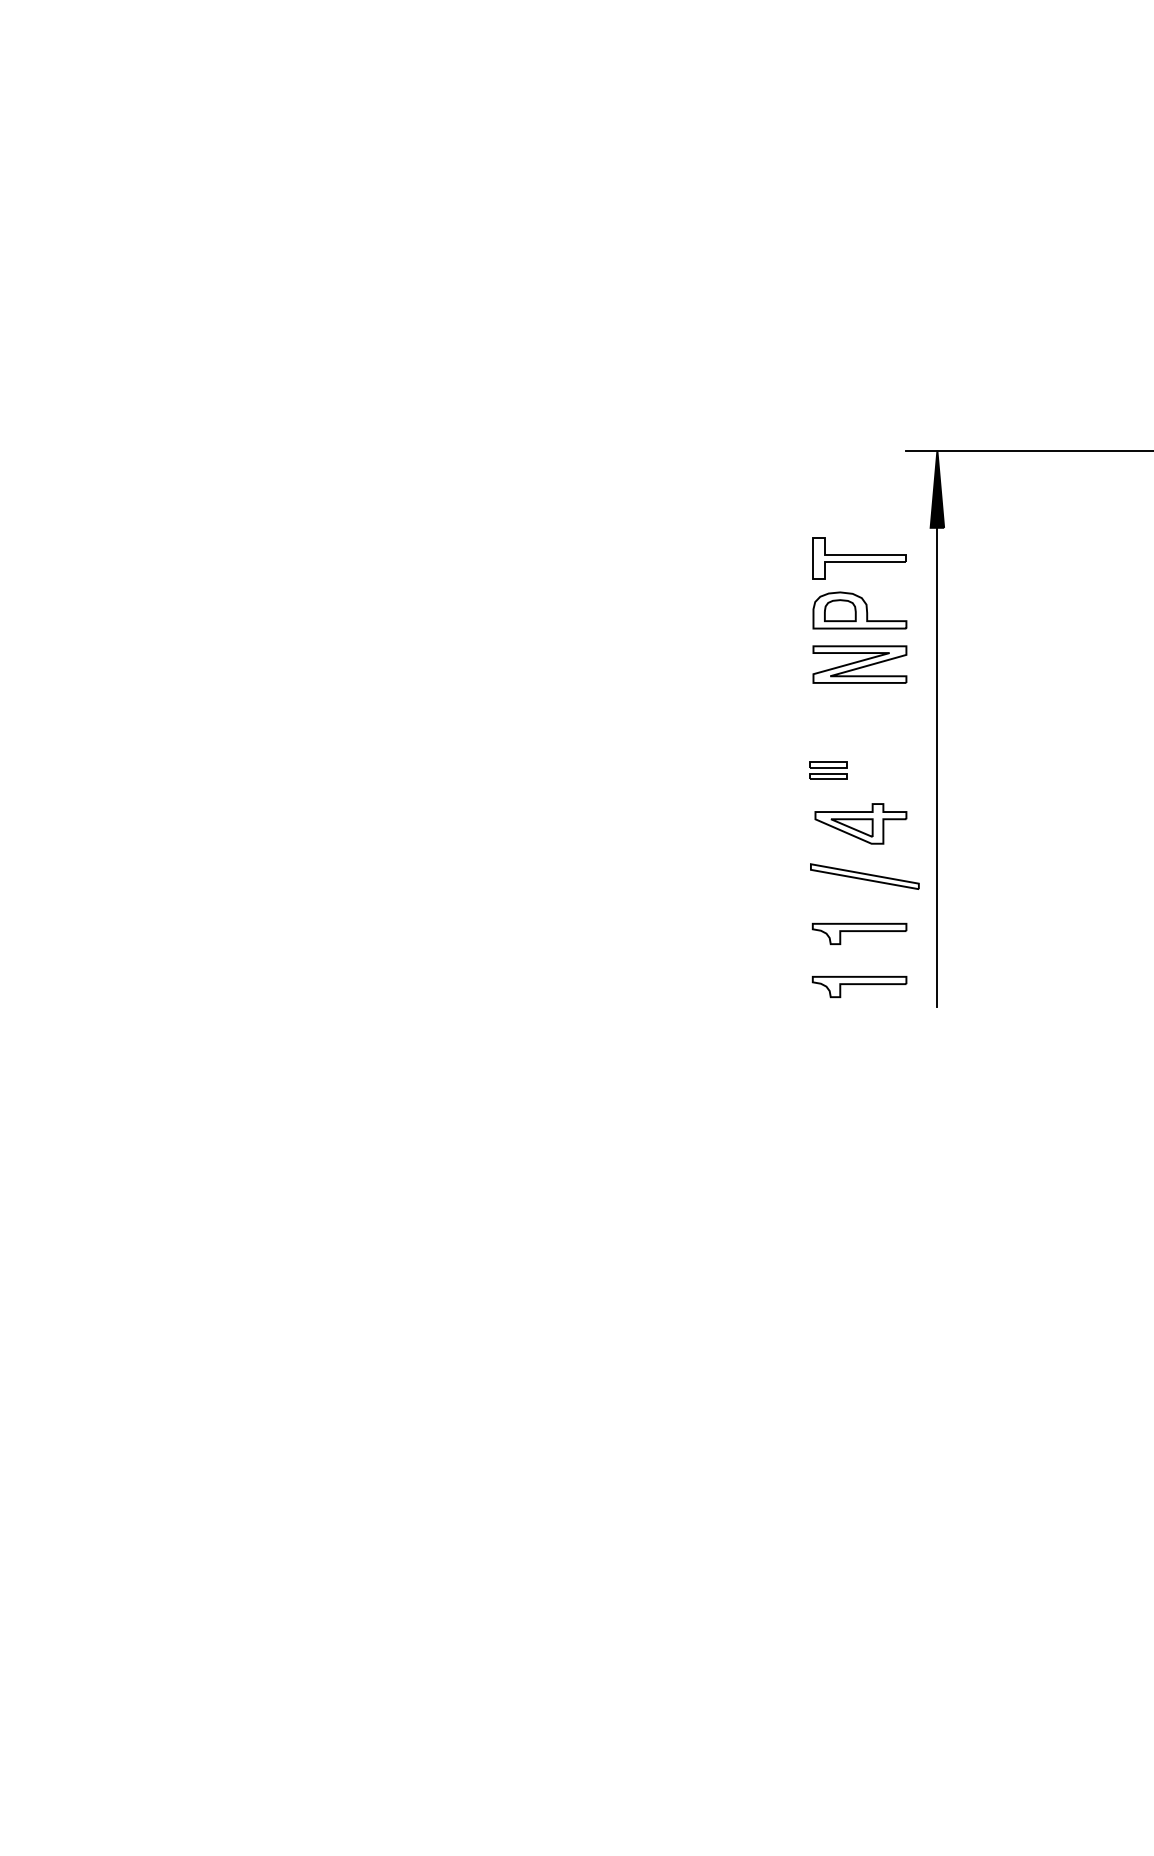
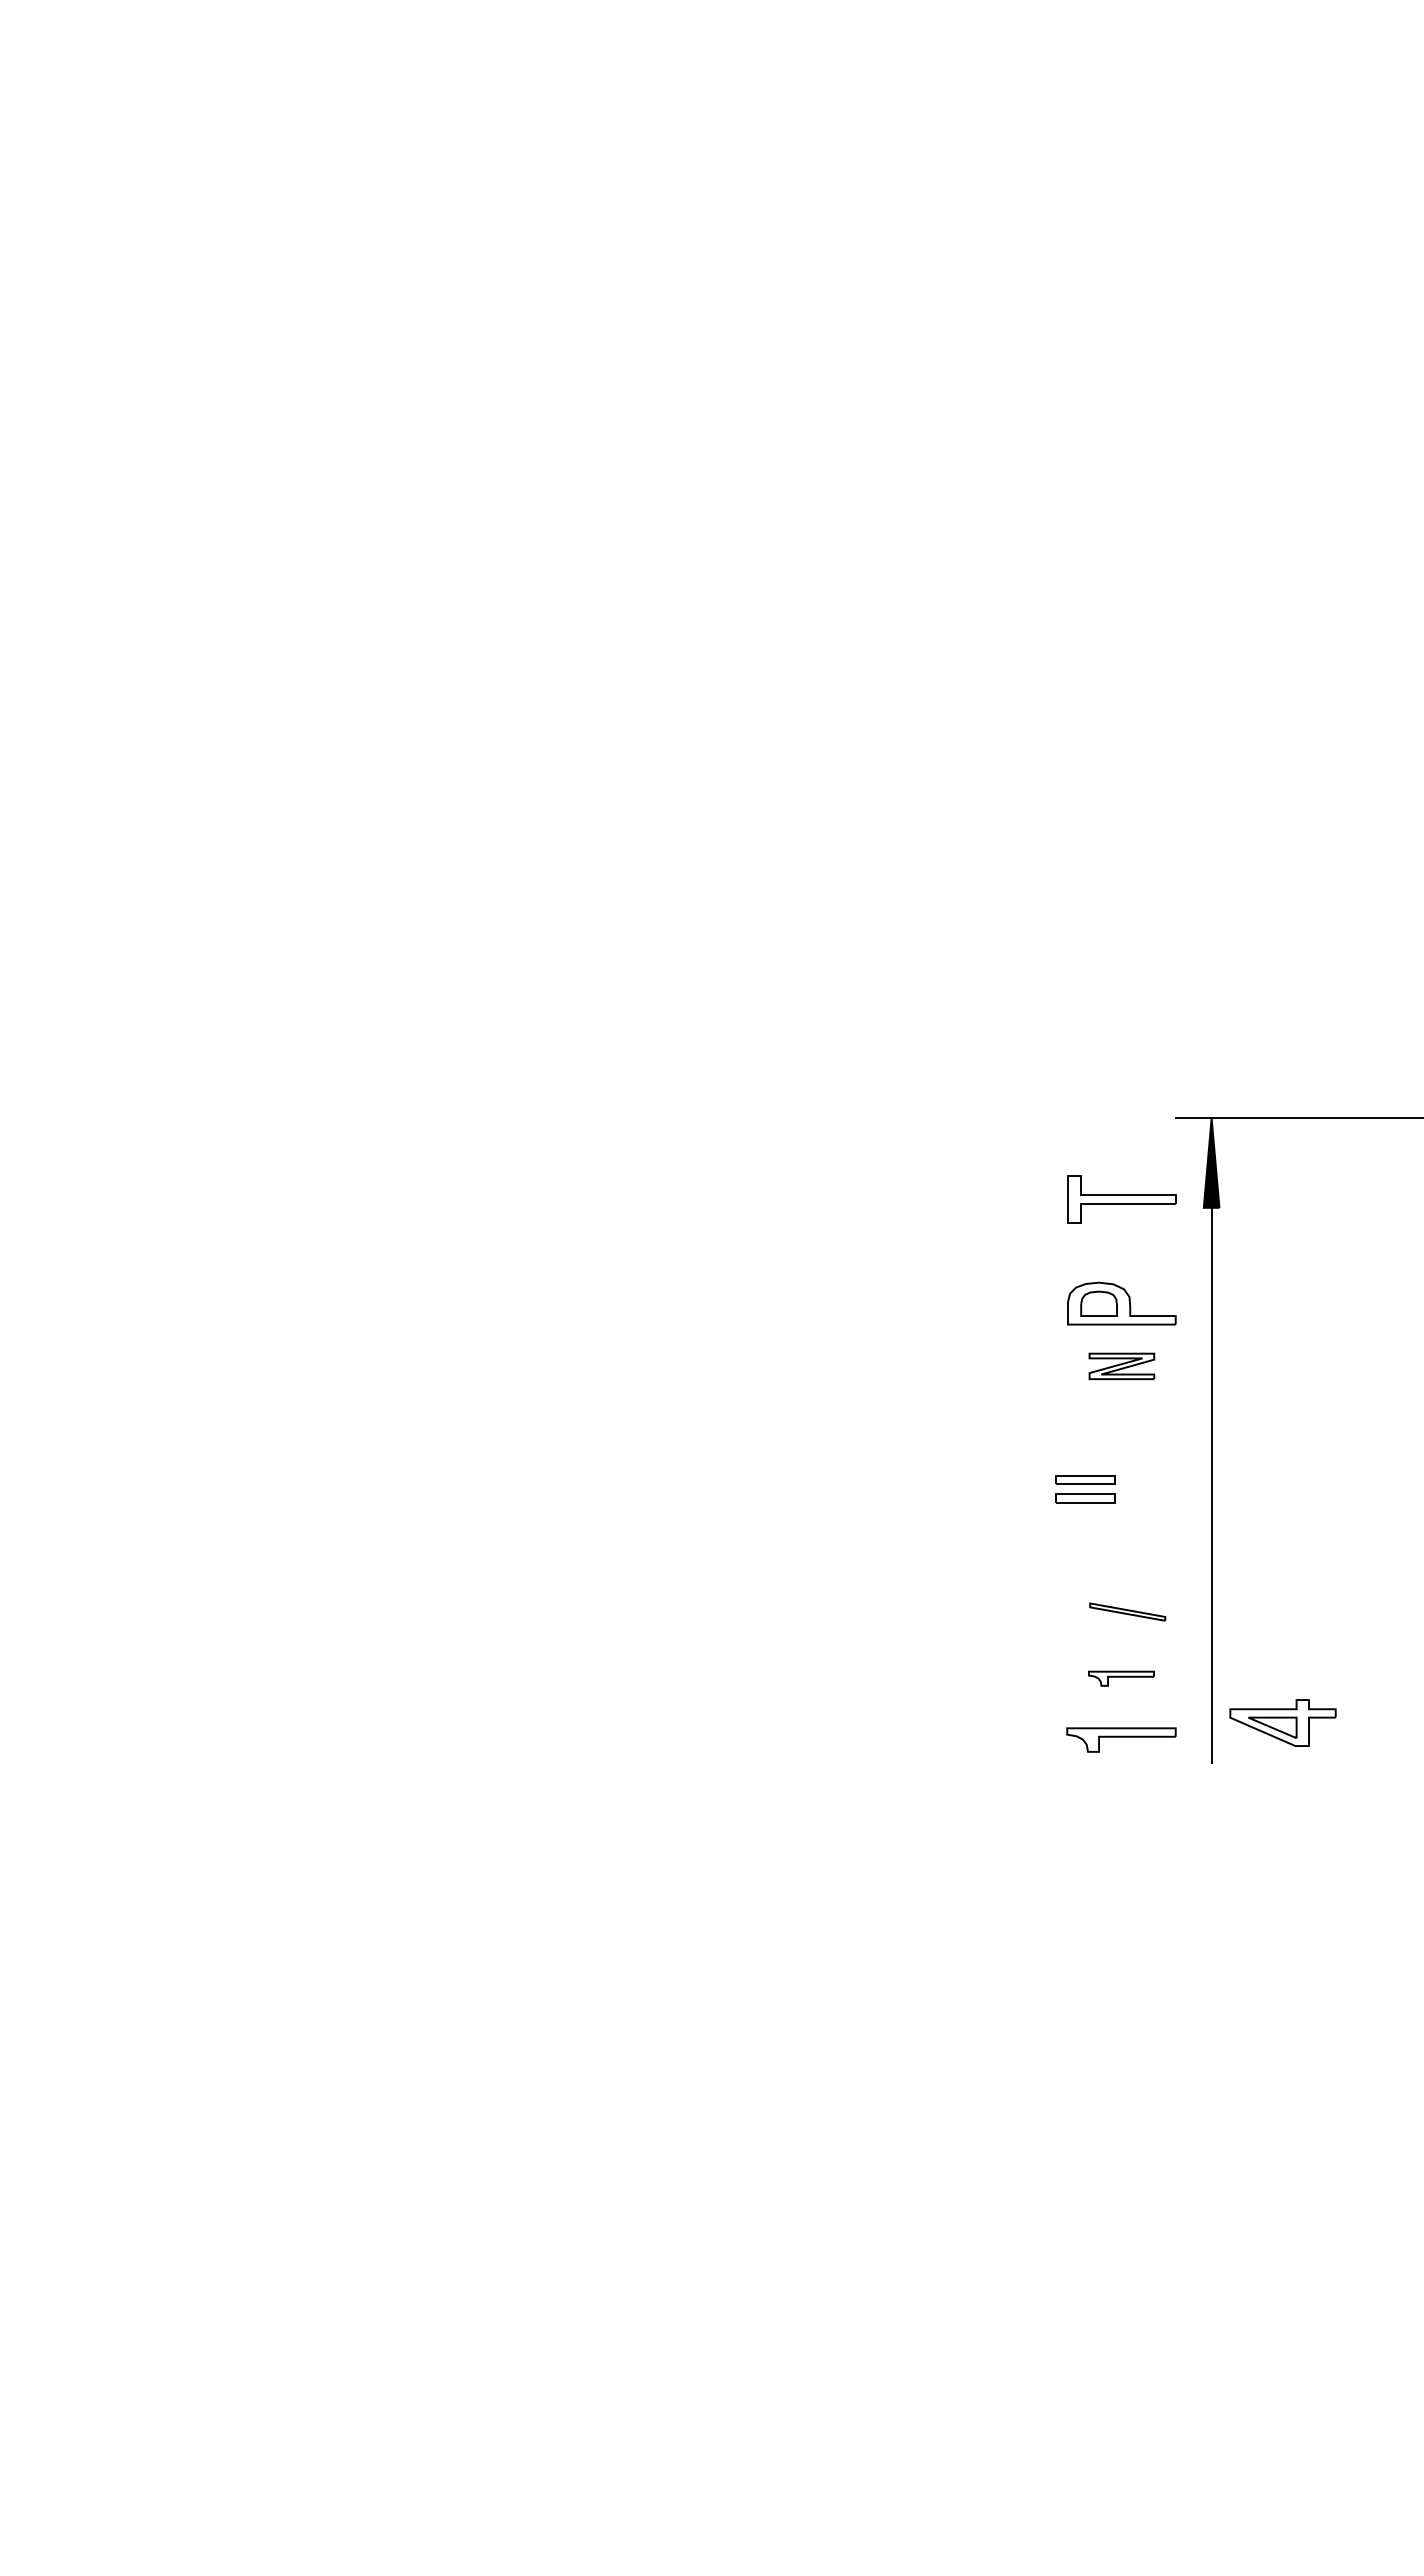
part: (859, 558) -> (1121, 1199), moved
part: (859, 664) -> (1121, 1366), size x0.6
part: (827, 769) -> (1084, 1488), size x1.4
part: (860, 823) -> (1282, 1722), moved
part: (864, 876) -> (1127, 1611), size x0.6
part: (859, 933) -> (1121, 1678), size x0.6

